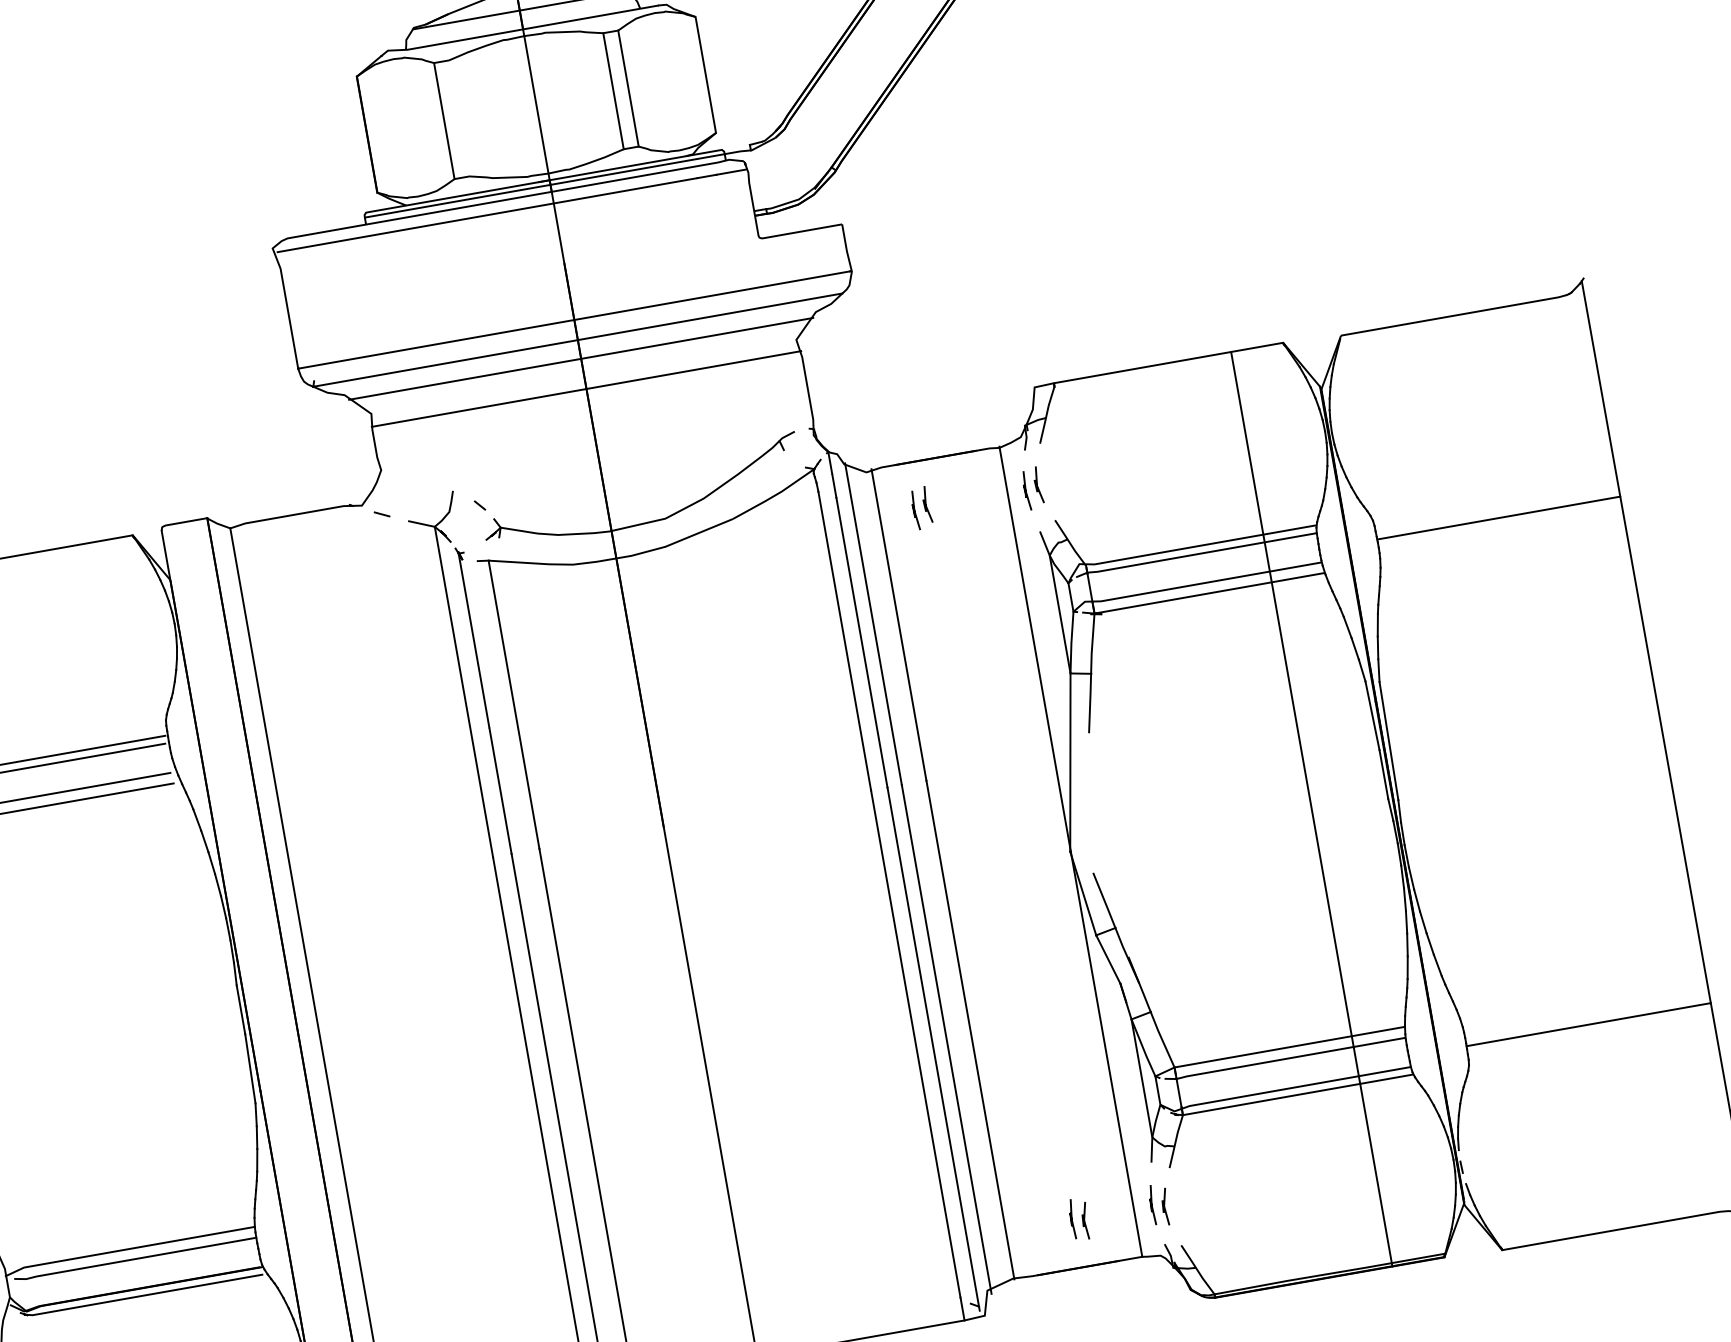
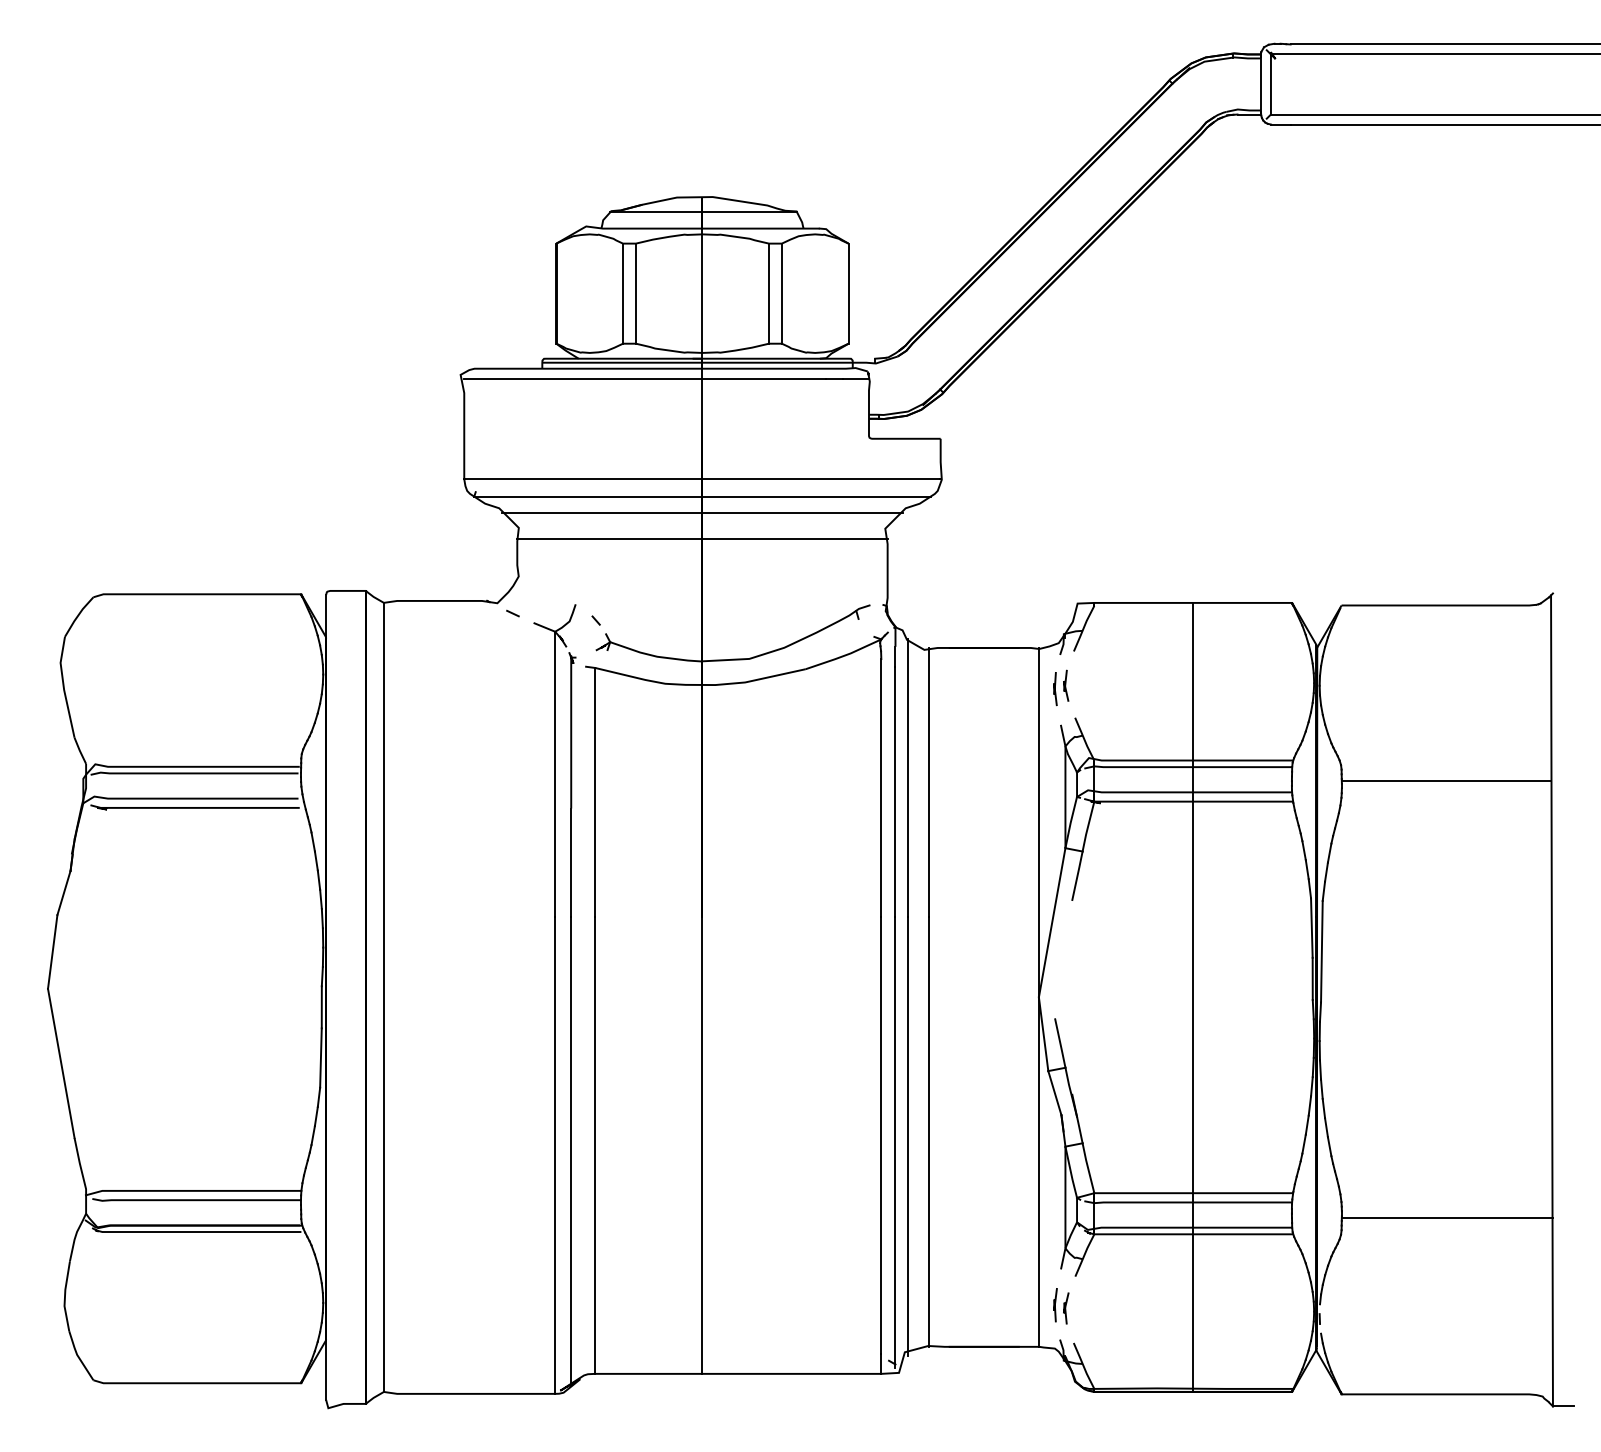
line: (458, 118) -> (635, 293), added
part: (921, 507) -> (965, 687), removed
line: (1311, 808) -> (1193, 996), moved
part: (1079, 1219) -> (992, 1306), removed

